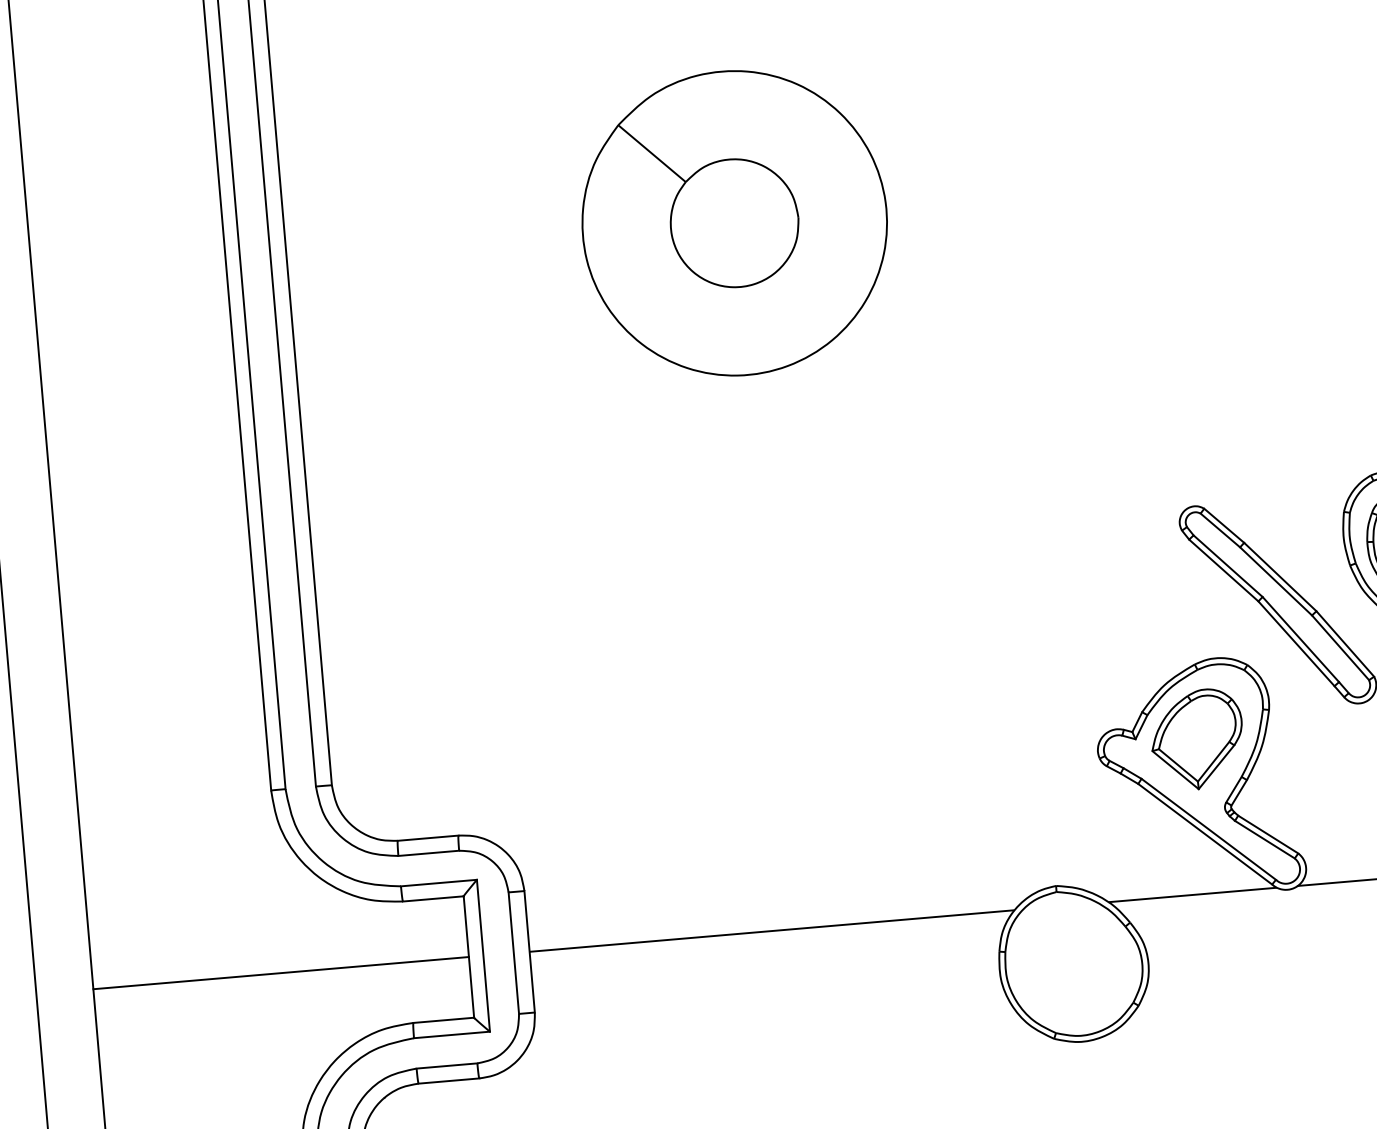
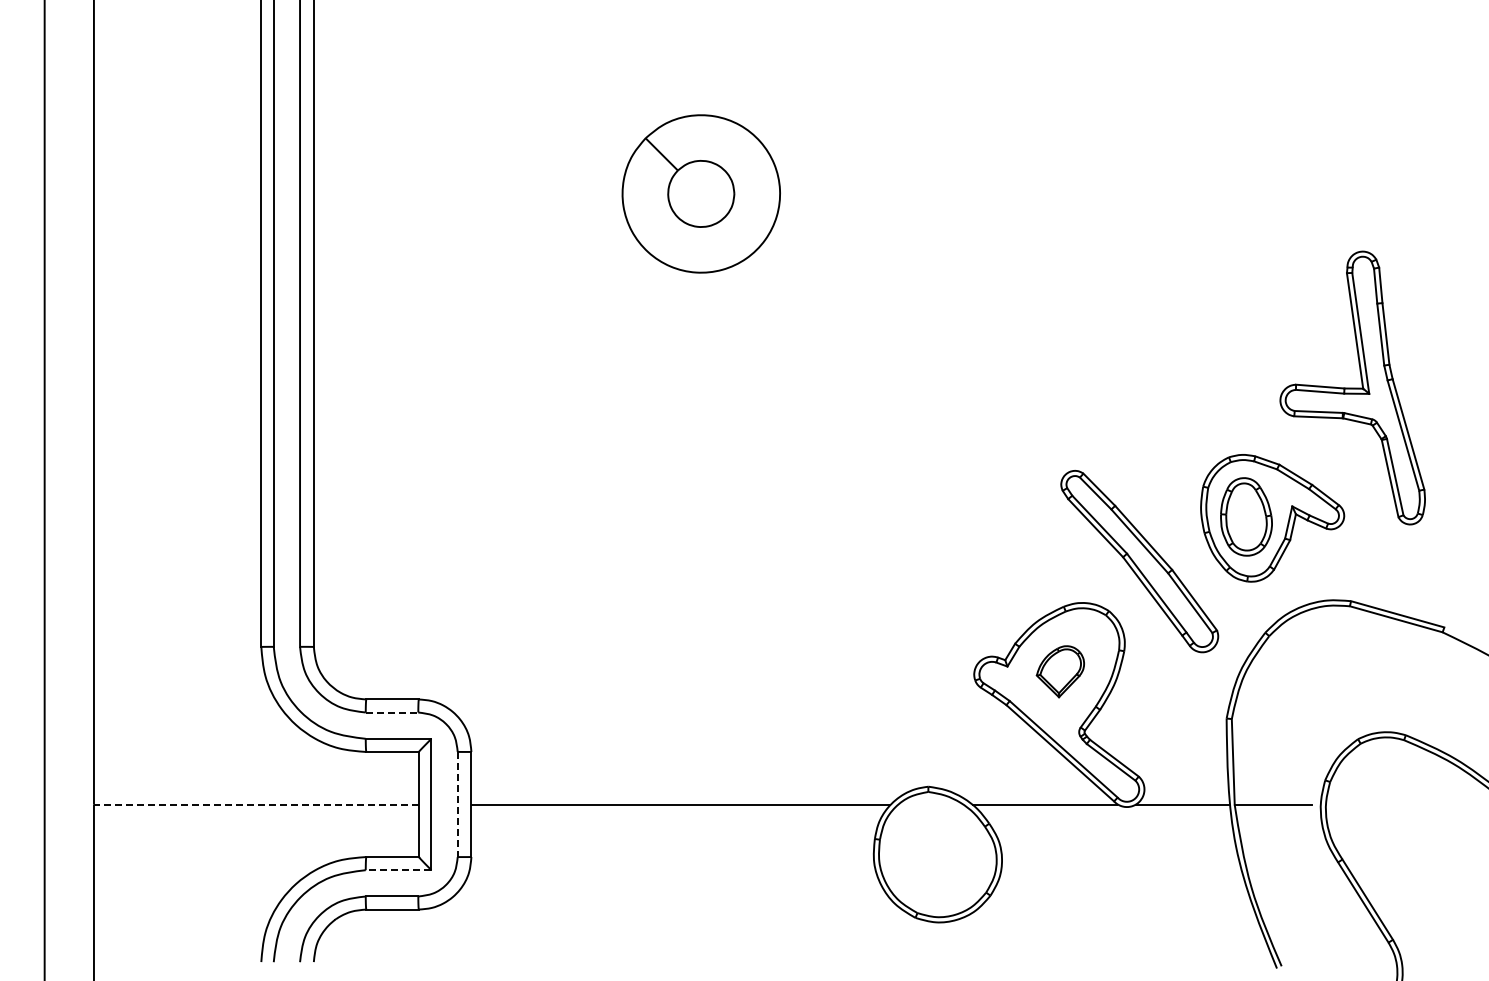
part: (735, 222) -> (701, 193), size x0.6
part: (1197, 739) -> (1060, 671), size x0.6
line: (429, 853) -> (392, 712), solid -> dashed
line: (513, 953) -> (457, 804), solid -> dashed
line: (280, 973) -> (255, 804), solid -> dashed
line: (451, 1035) -> (398, 870), solid -> dashed

